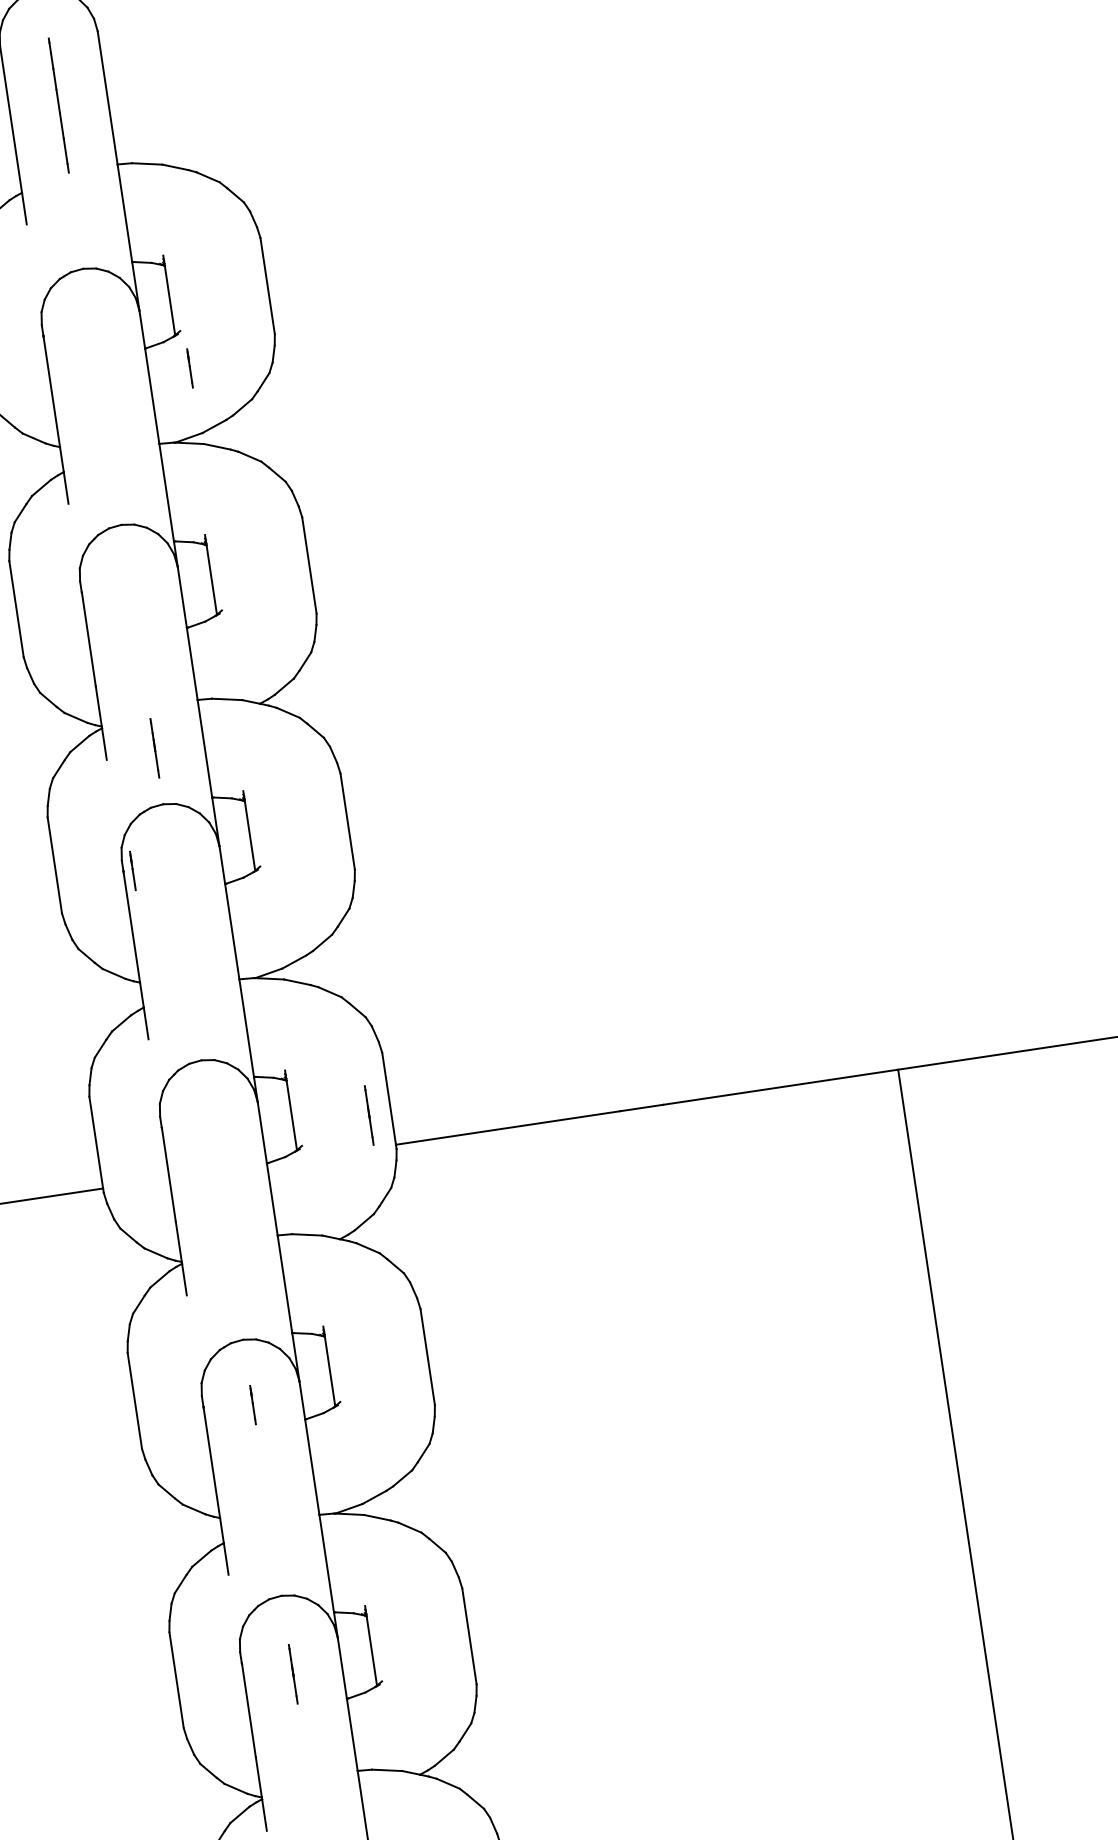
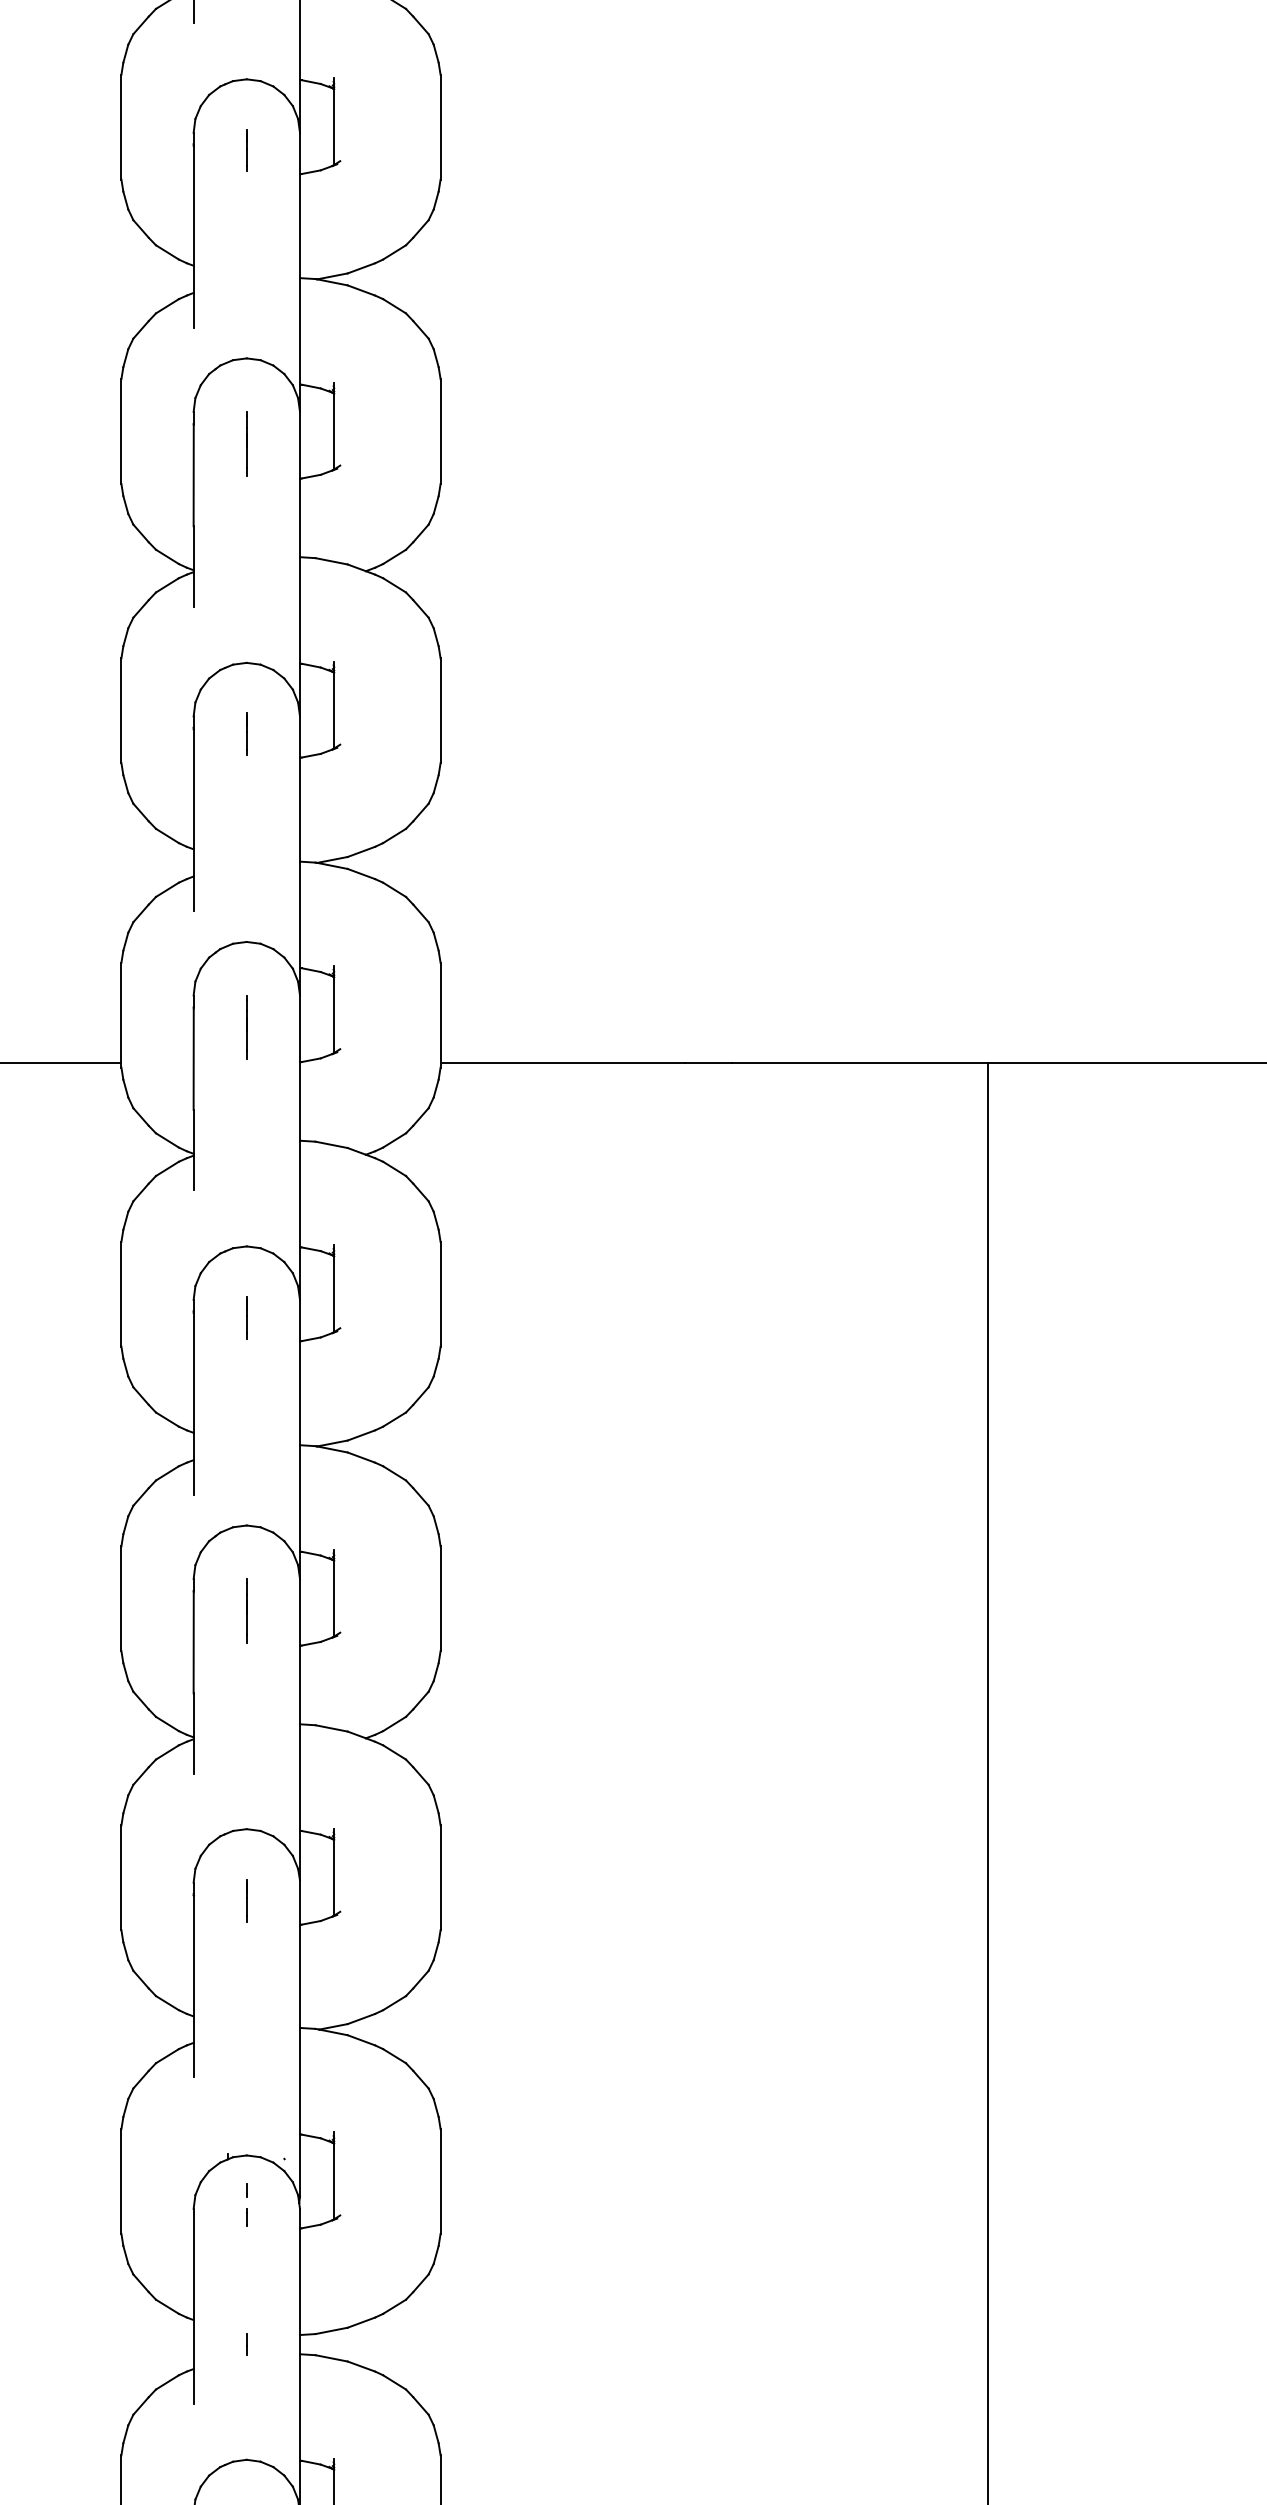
line: (189, 368) -> (246, 150), moved
line: (154, 747) -> (246, 443), moved
line: (132, 870) -> (246, 733), moved
line: (369, 1115) -> (246, 1027), moved

